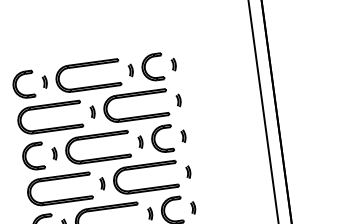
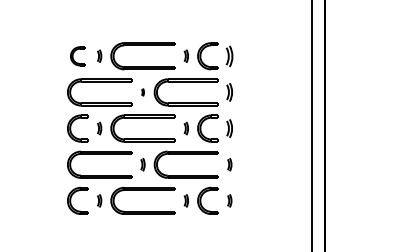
part: (173, 63) -> (229, 55), size x1.6
part: (23, 85) -> (77, 56), size x0.7
part: (178, 100) -> (229, 92), size x1.4
part: (92, 112) -> (142, 92), size x0.6
part: (183, 136) -> (229, 128), size x1.4

